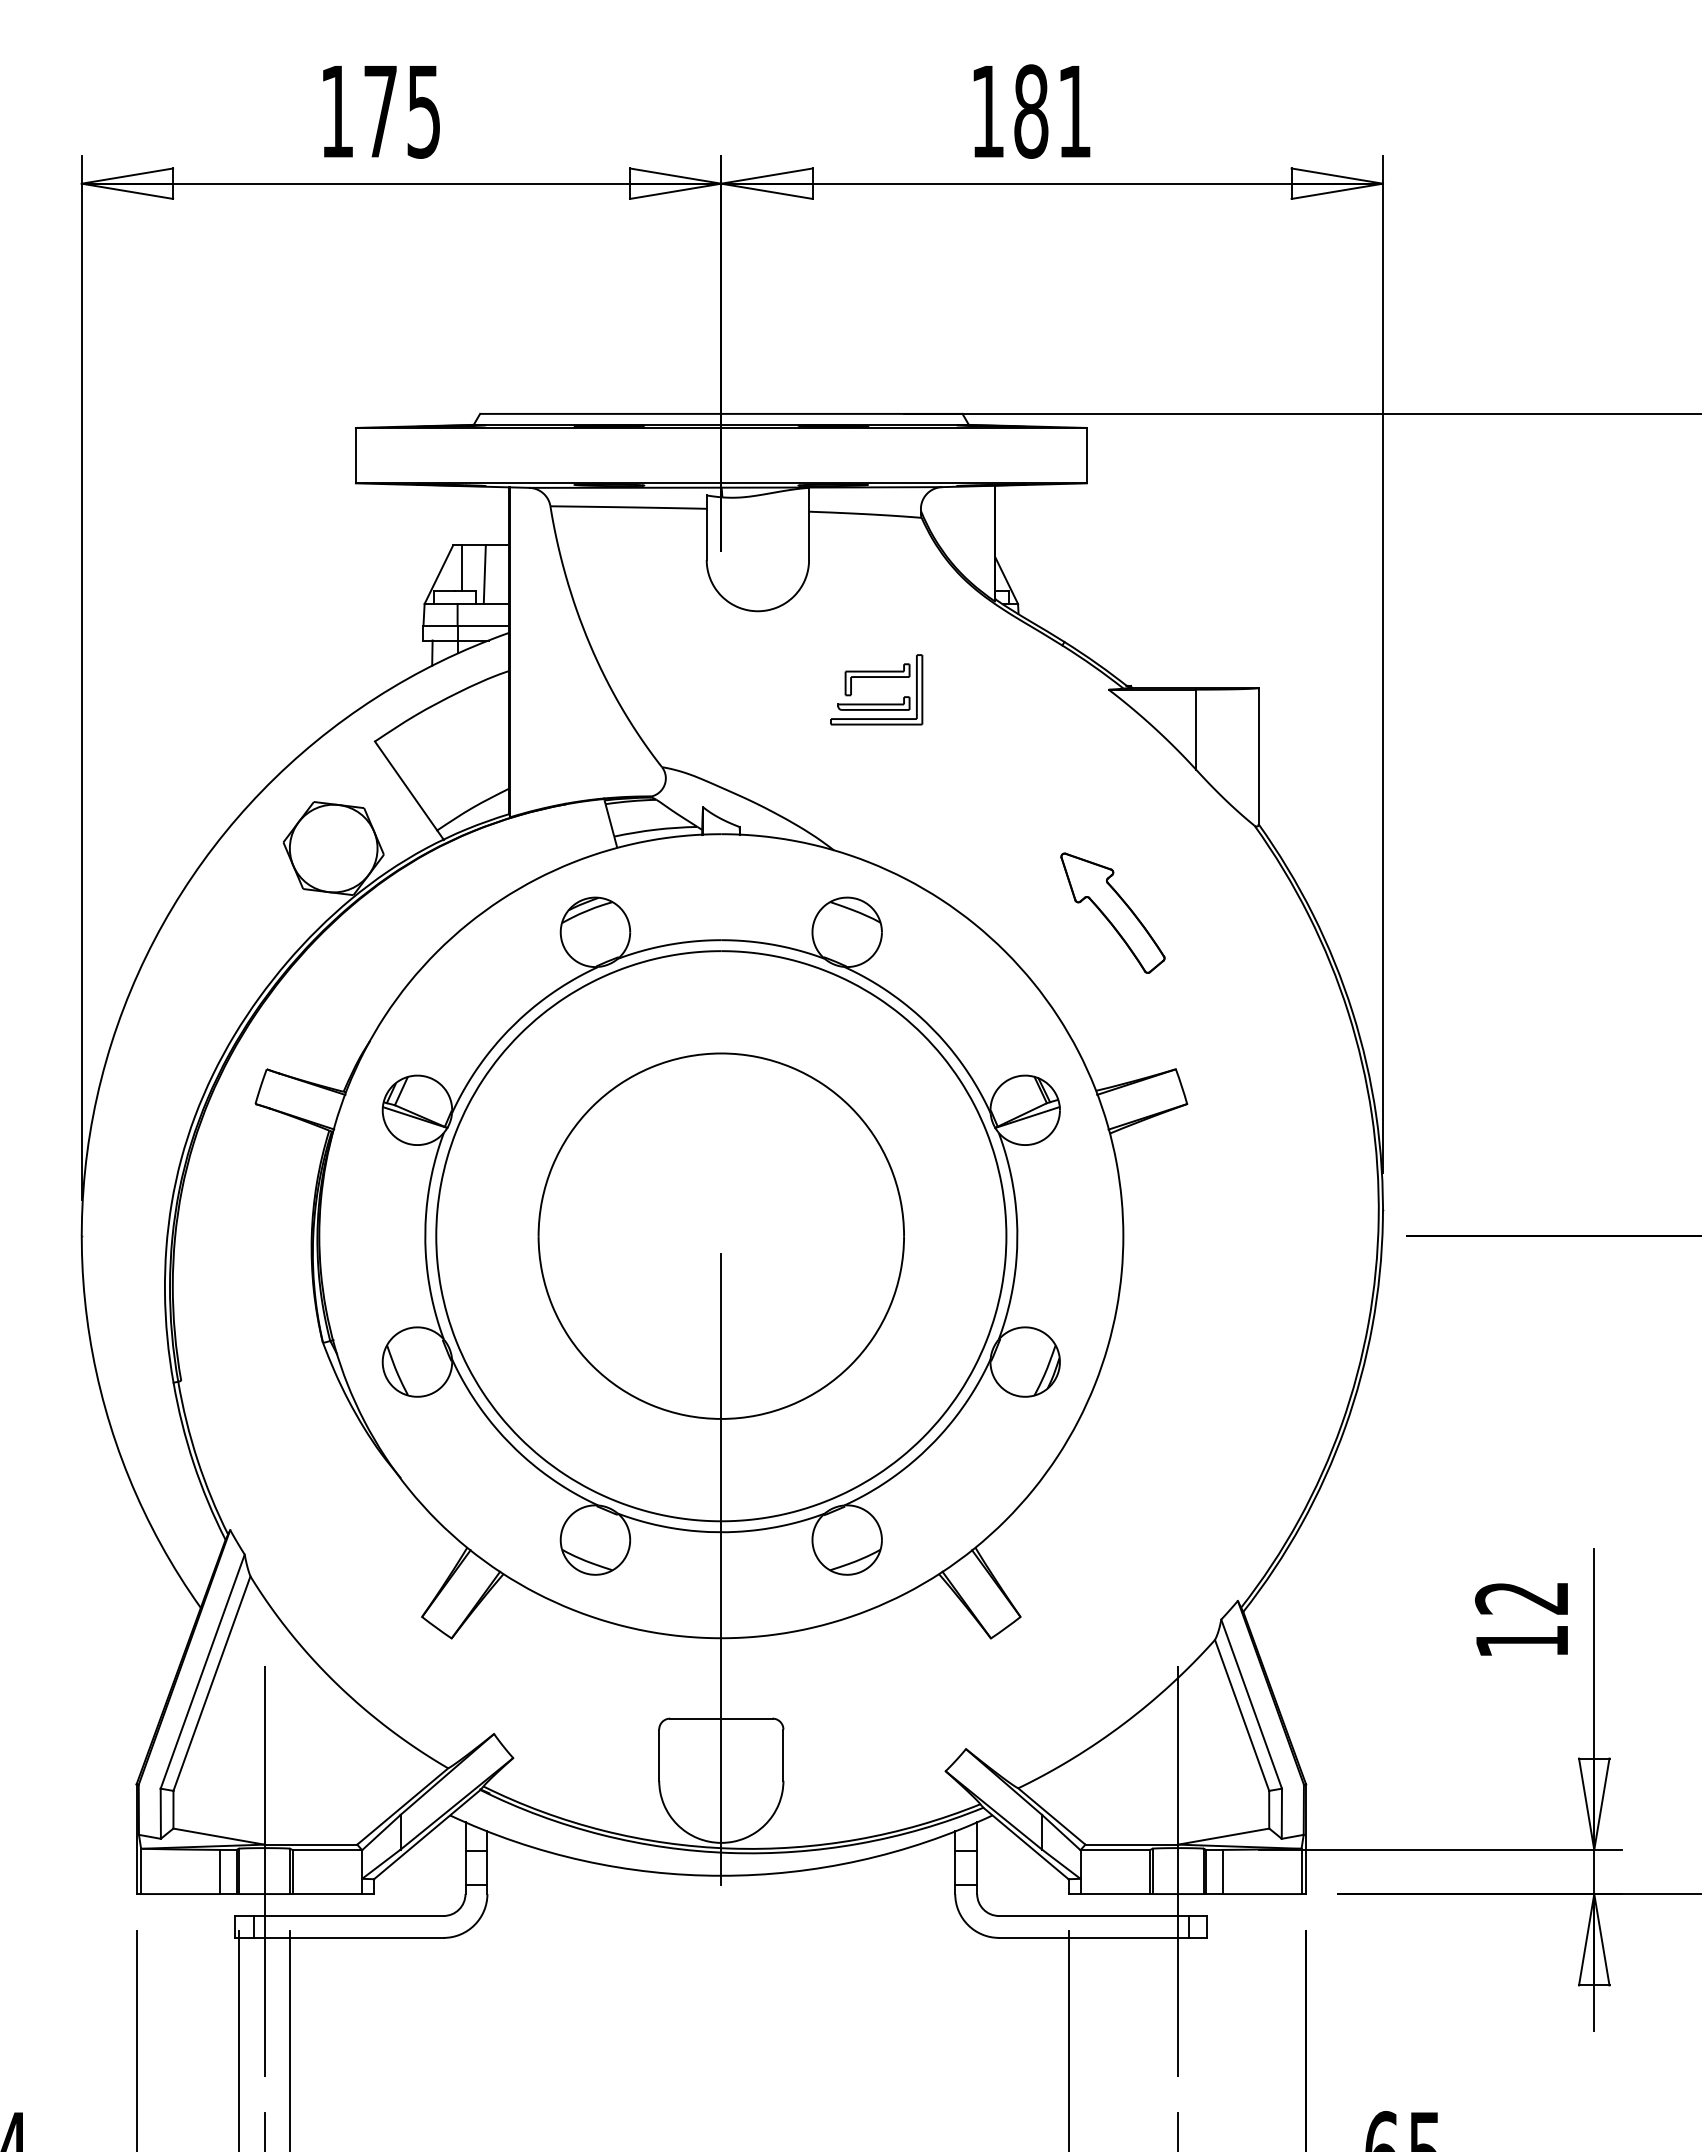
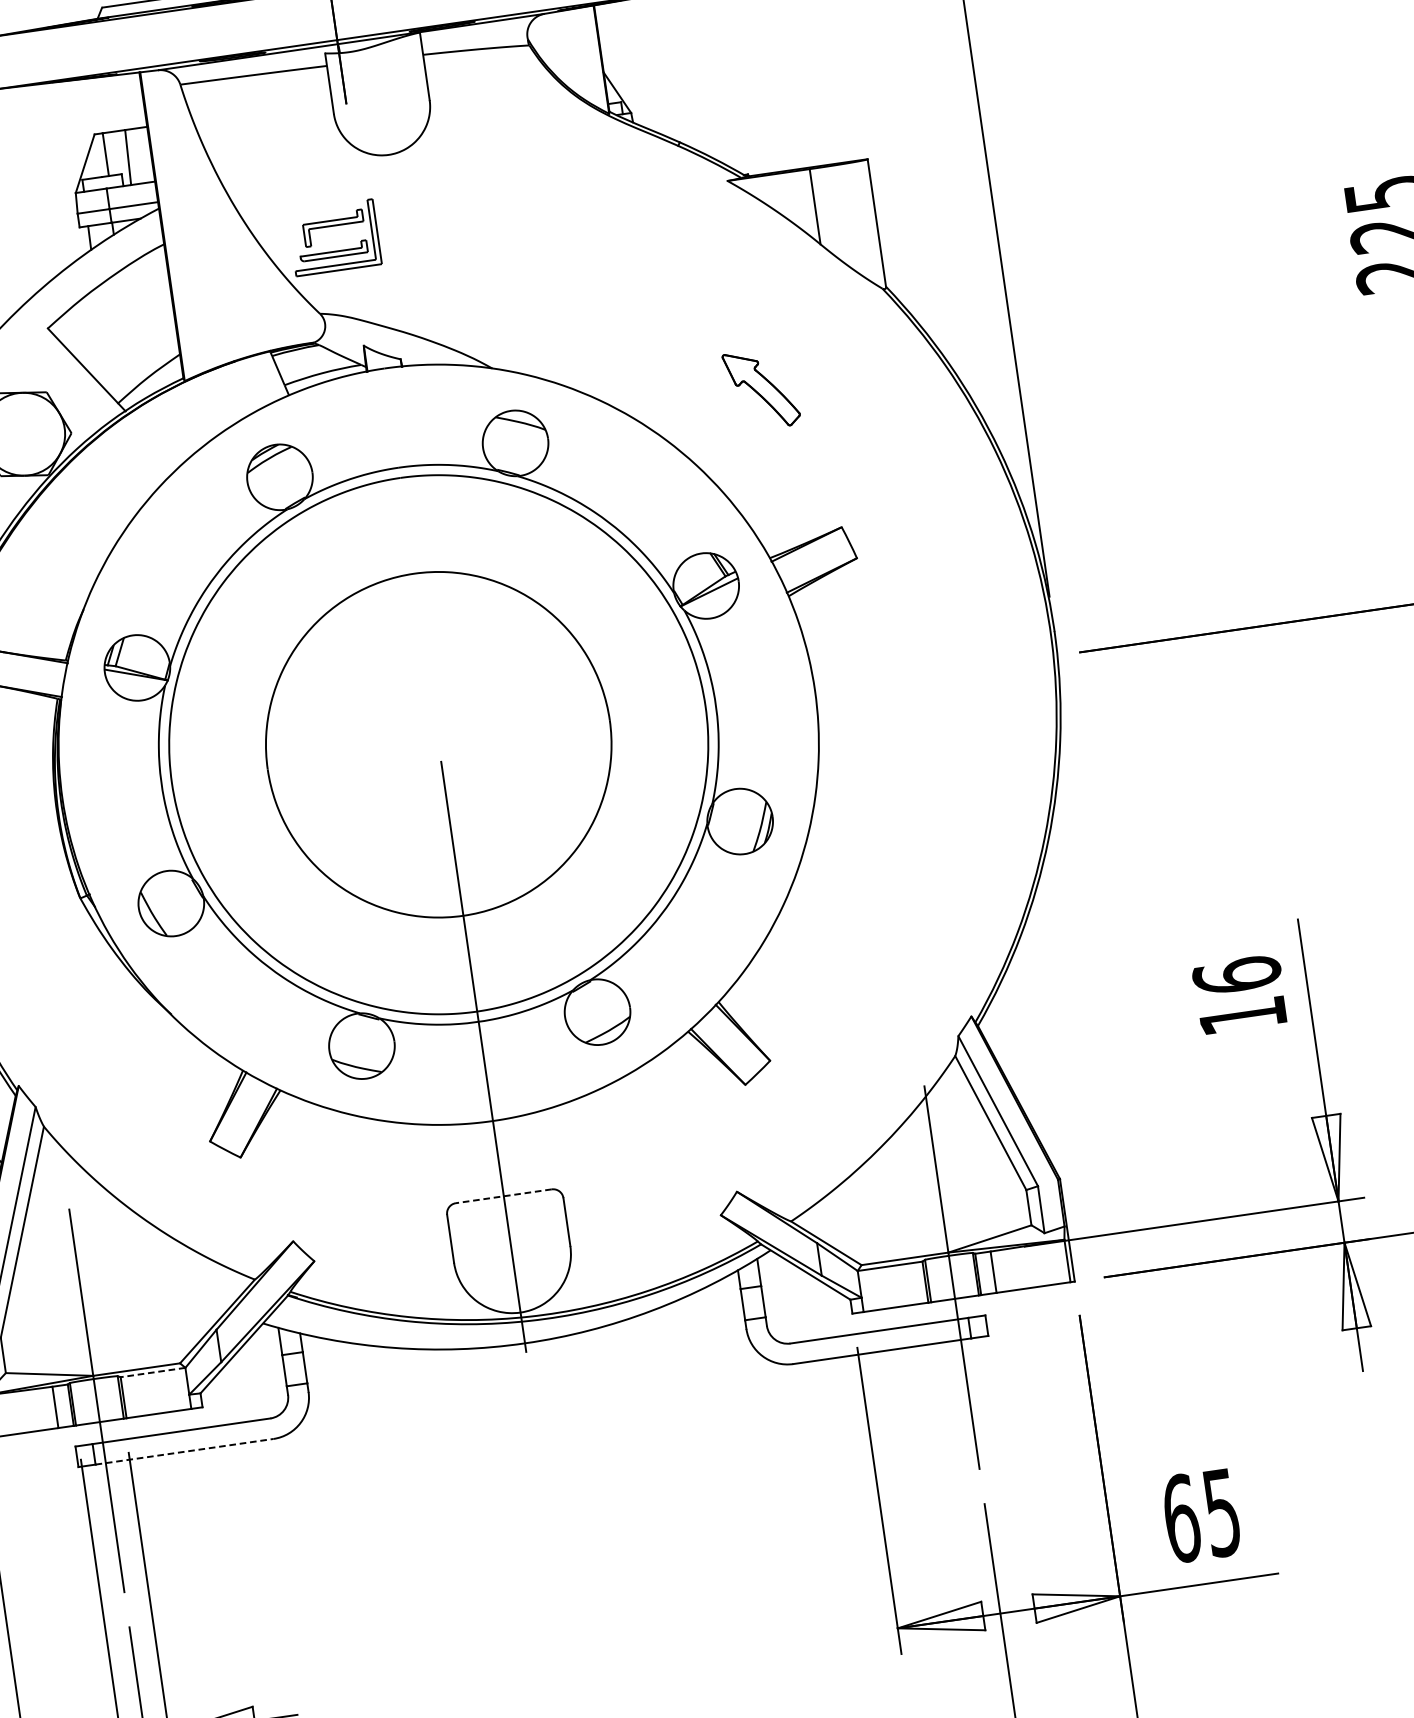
part: (876, 677) -> (332, 226), moved
part: (1112, 912) -> (761, 389), size x0.7
text: (1521, 1597) -> (1236, 974), 12 -> 16
line: (720, 1718) -> (503, 1196), solid -> dashed
line: (327, 1850) -> (153, 1372), solid -> dashed
line: (349, 1937) -> (185, 1451), solid -> dashed

